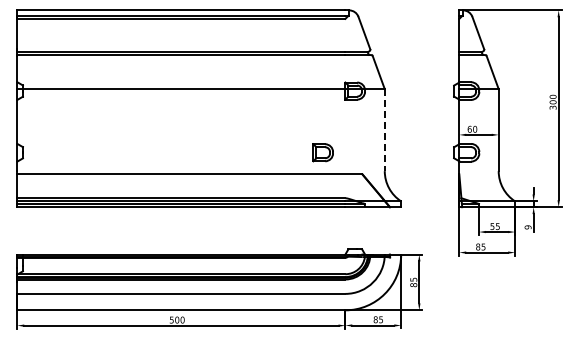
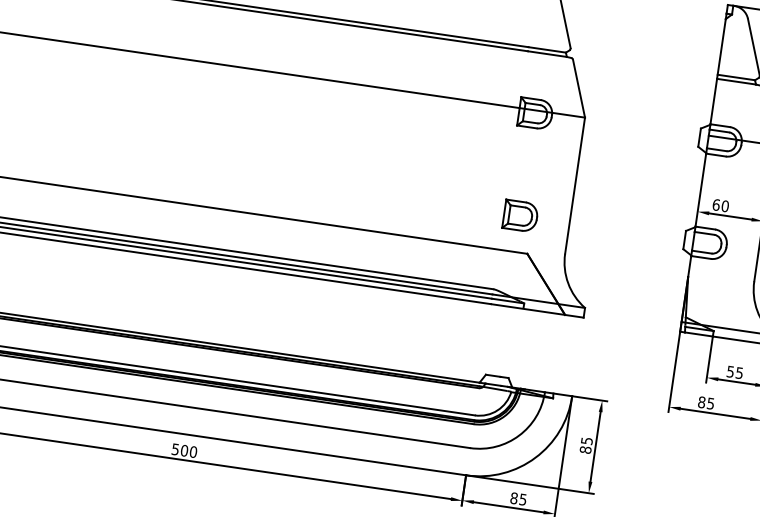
line: (384, 130) -> (574, 186), dashed -> solid
part: (322, 152) -> (519, 215), moved

